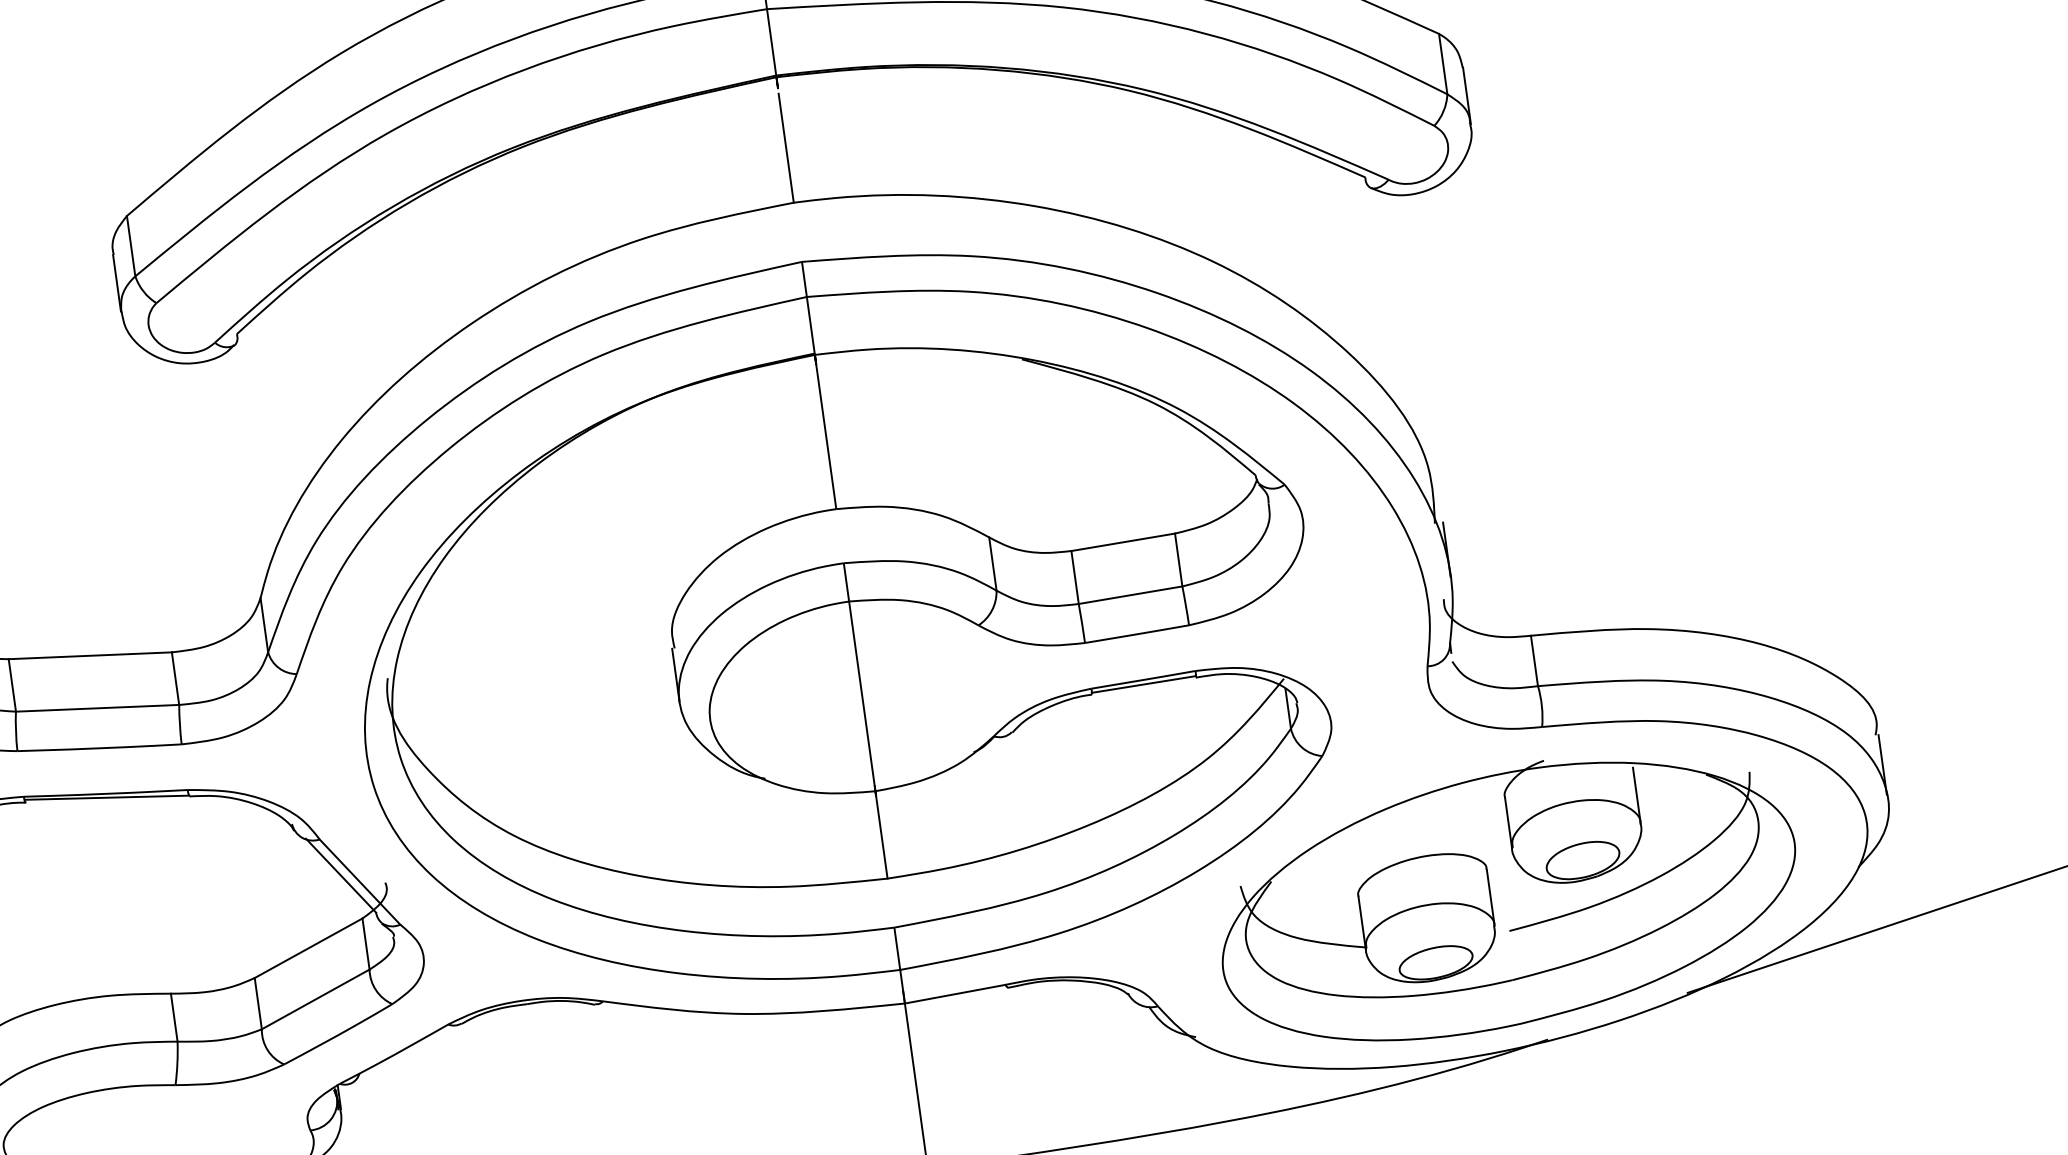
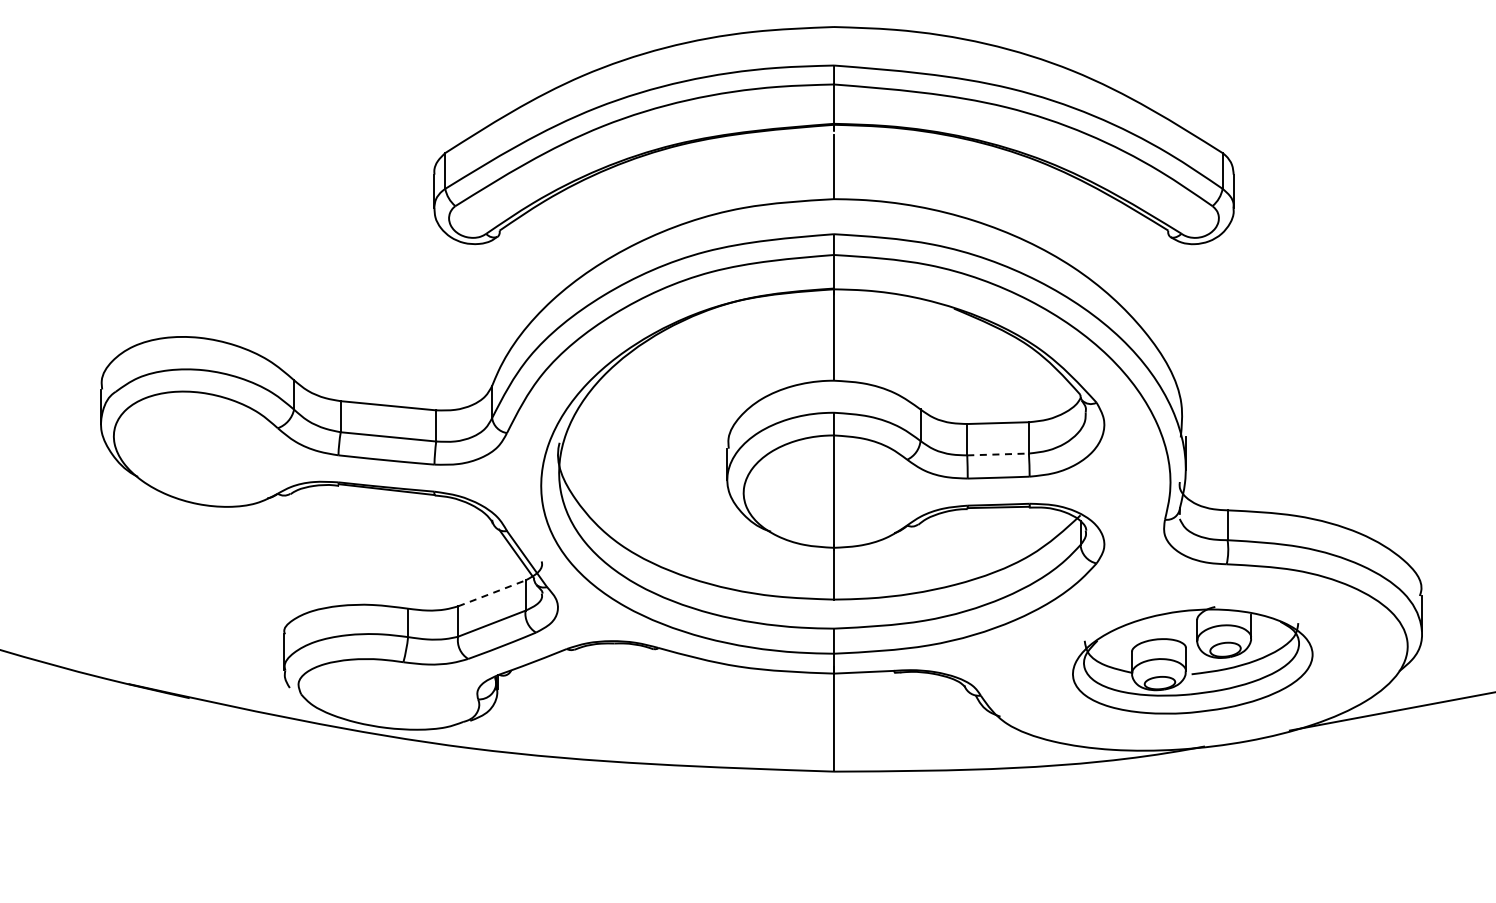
line: (1131, 595) -> (998, 454), solid -> dashed
part: (1506, 897) -> (1192, 660), size x0.7
line: (309, 948) -> (492, 593), solid -> dashed

